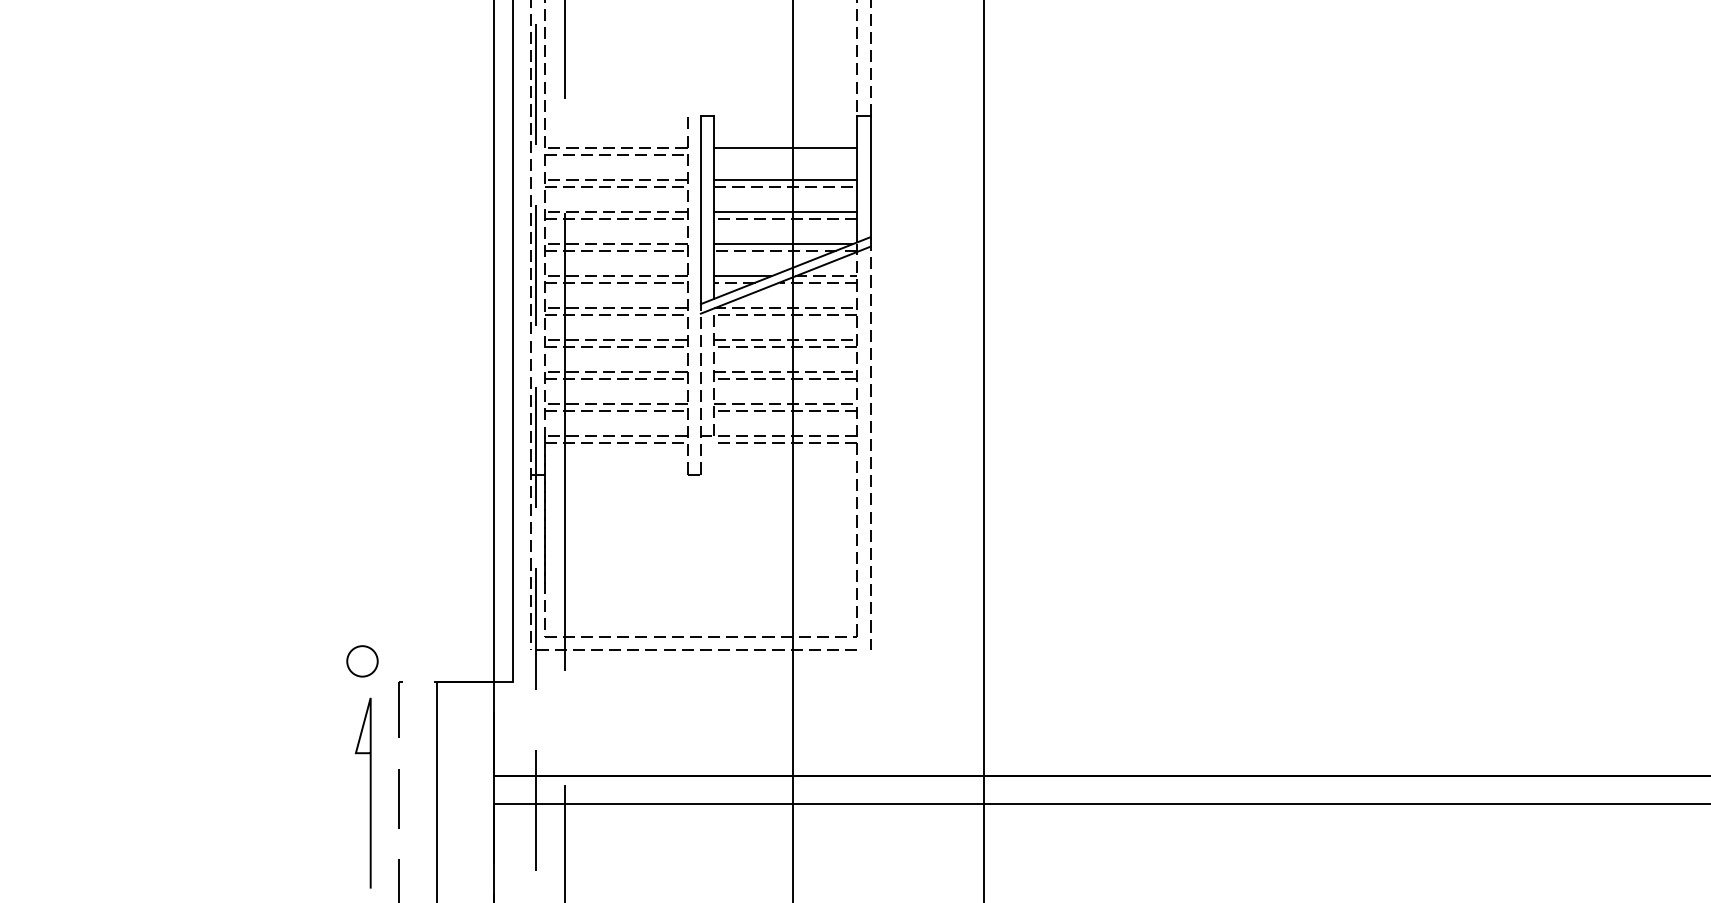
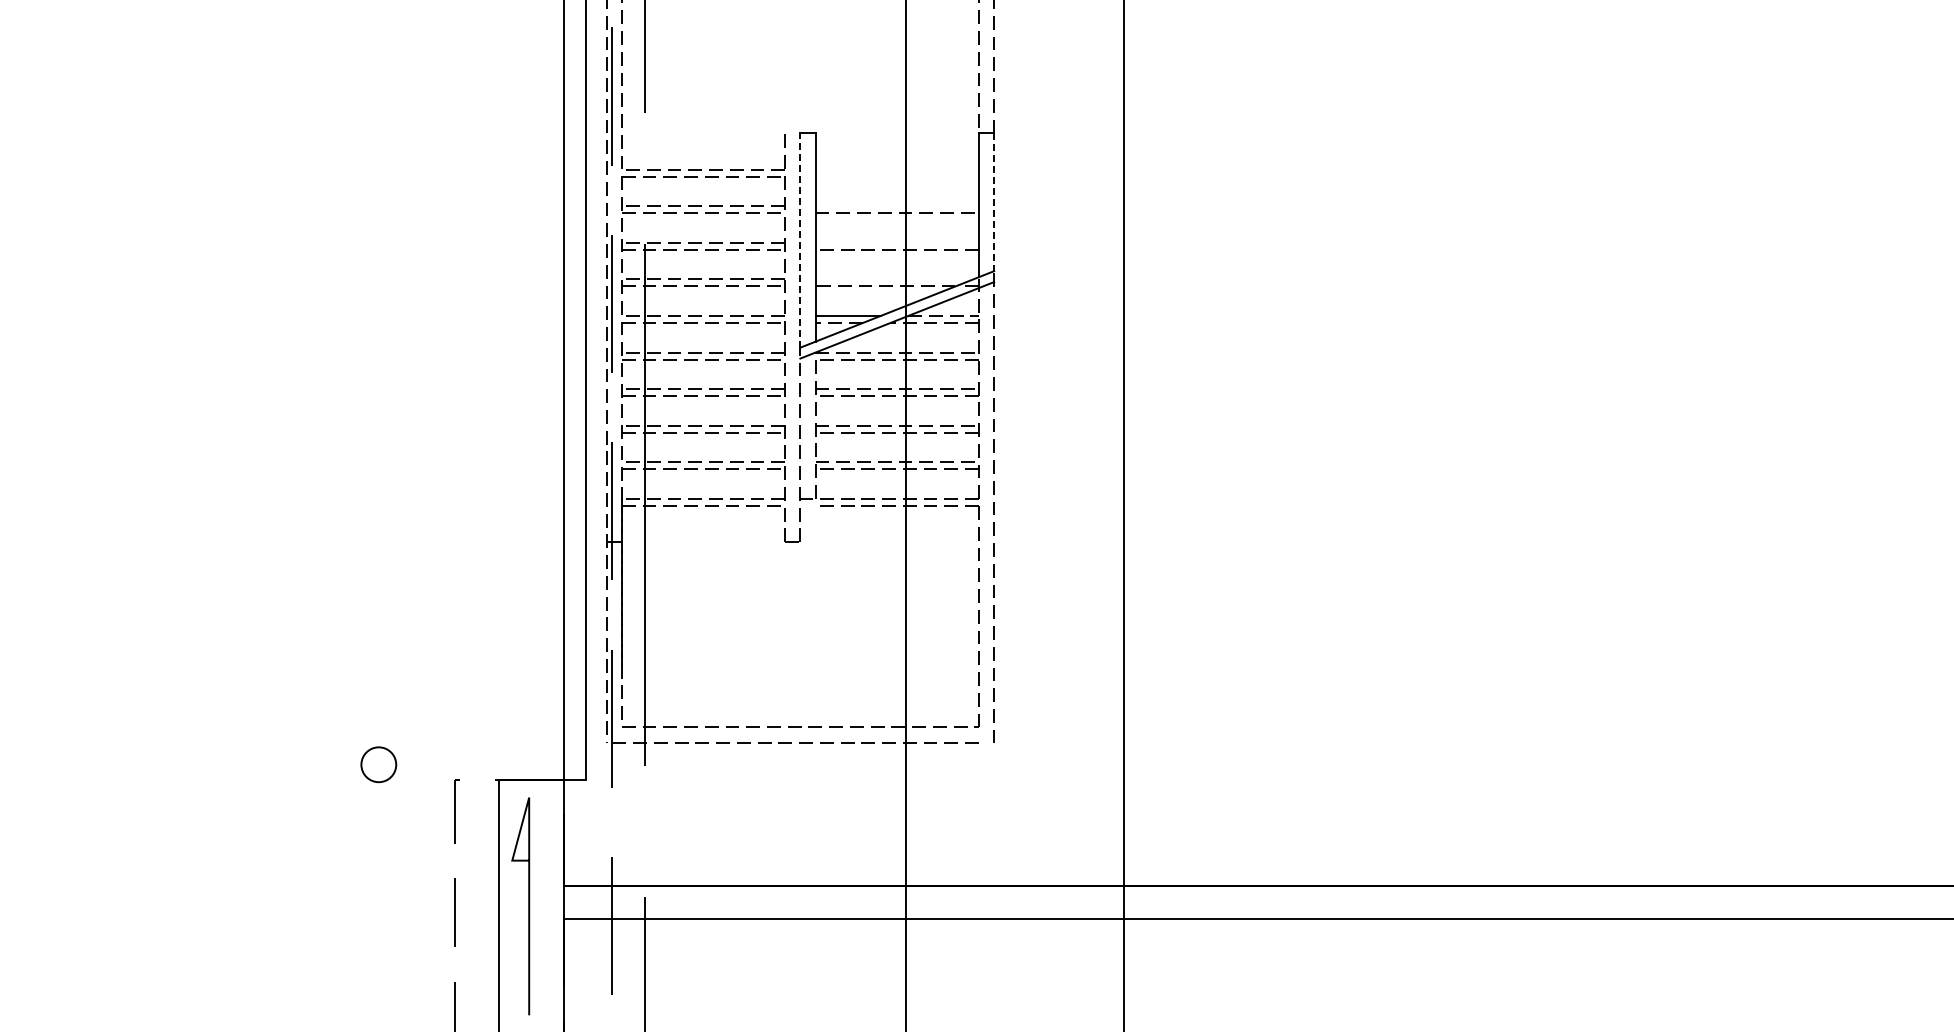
line: (785, 148) -> (896, 169), removed
line: (870, 177) -> (994, 203), solid -> dashed
line: (785, 180) -> (896, 206), removed
line: (700, 209) -> (800, 239), solid -> dashed
line: (785, 212) -> (896, 242), removed
line: (783, 244) -> (894, 279), removed
circle: (362, 661) -> (378, 764), moved
line: (370, 793) -> (528, 906), moved

